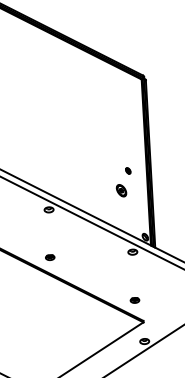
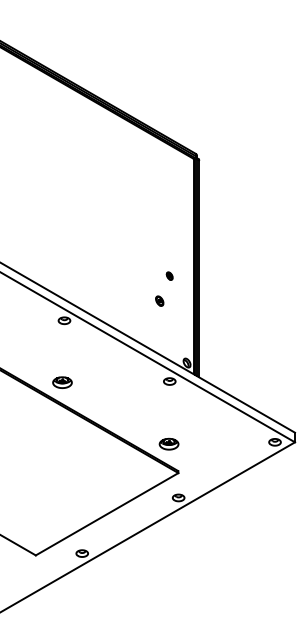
part: (121, 190) -> (159, 300), size x0.62
part: (50, 257) -> (62, 382), size x1.67
part: (134, 299) -> (168, 443), size x1.67

